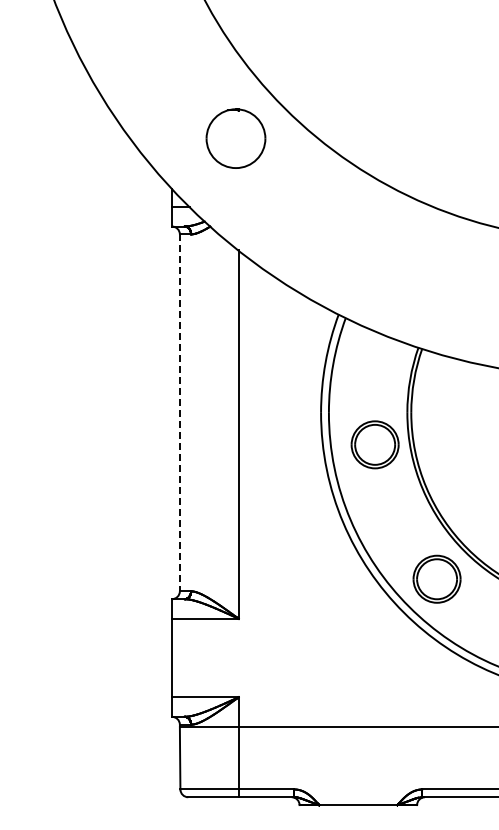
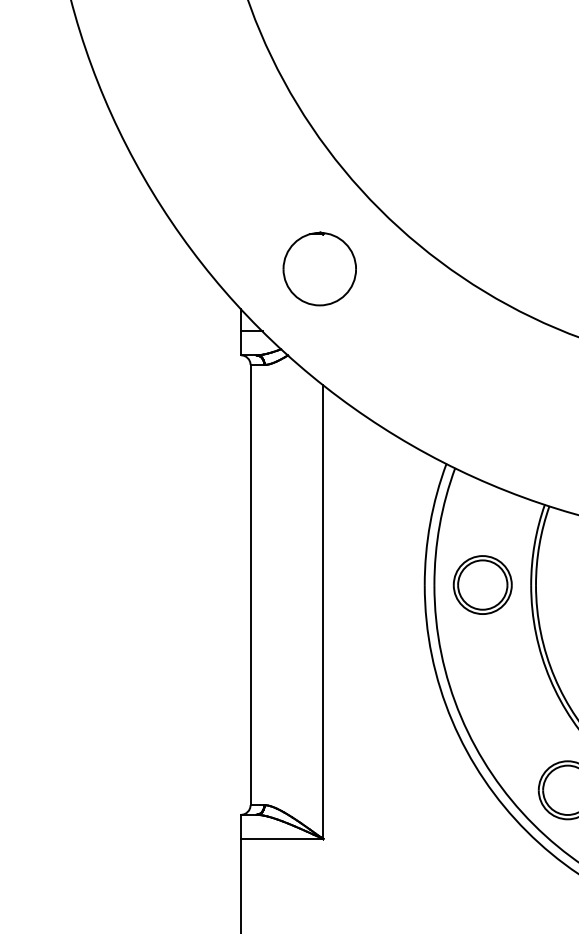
part: (235, 138) -> (319, 268), moved
line: (179, 413) -> (250, 585), dashed -> solid
part: (374, 444) -> (481, 584), moved

